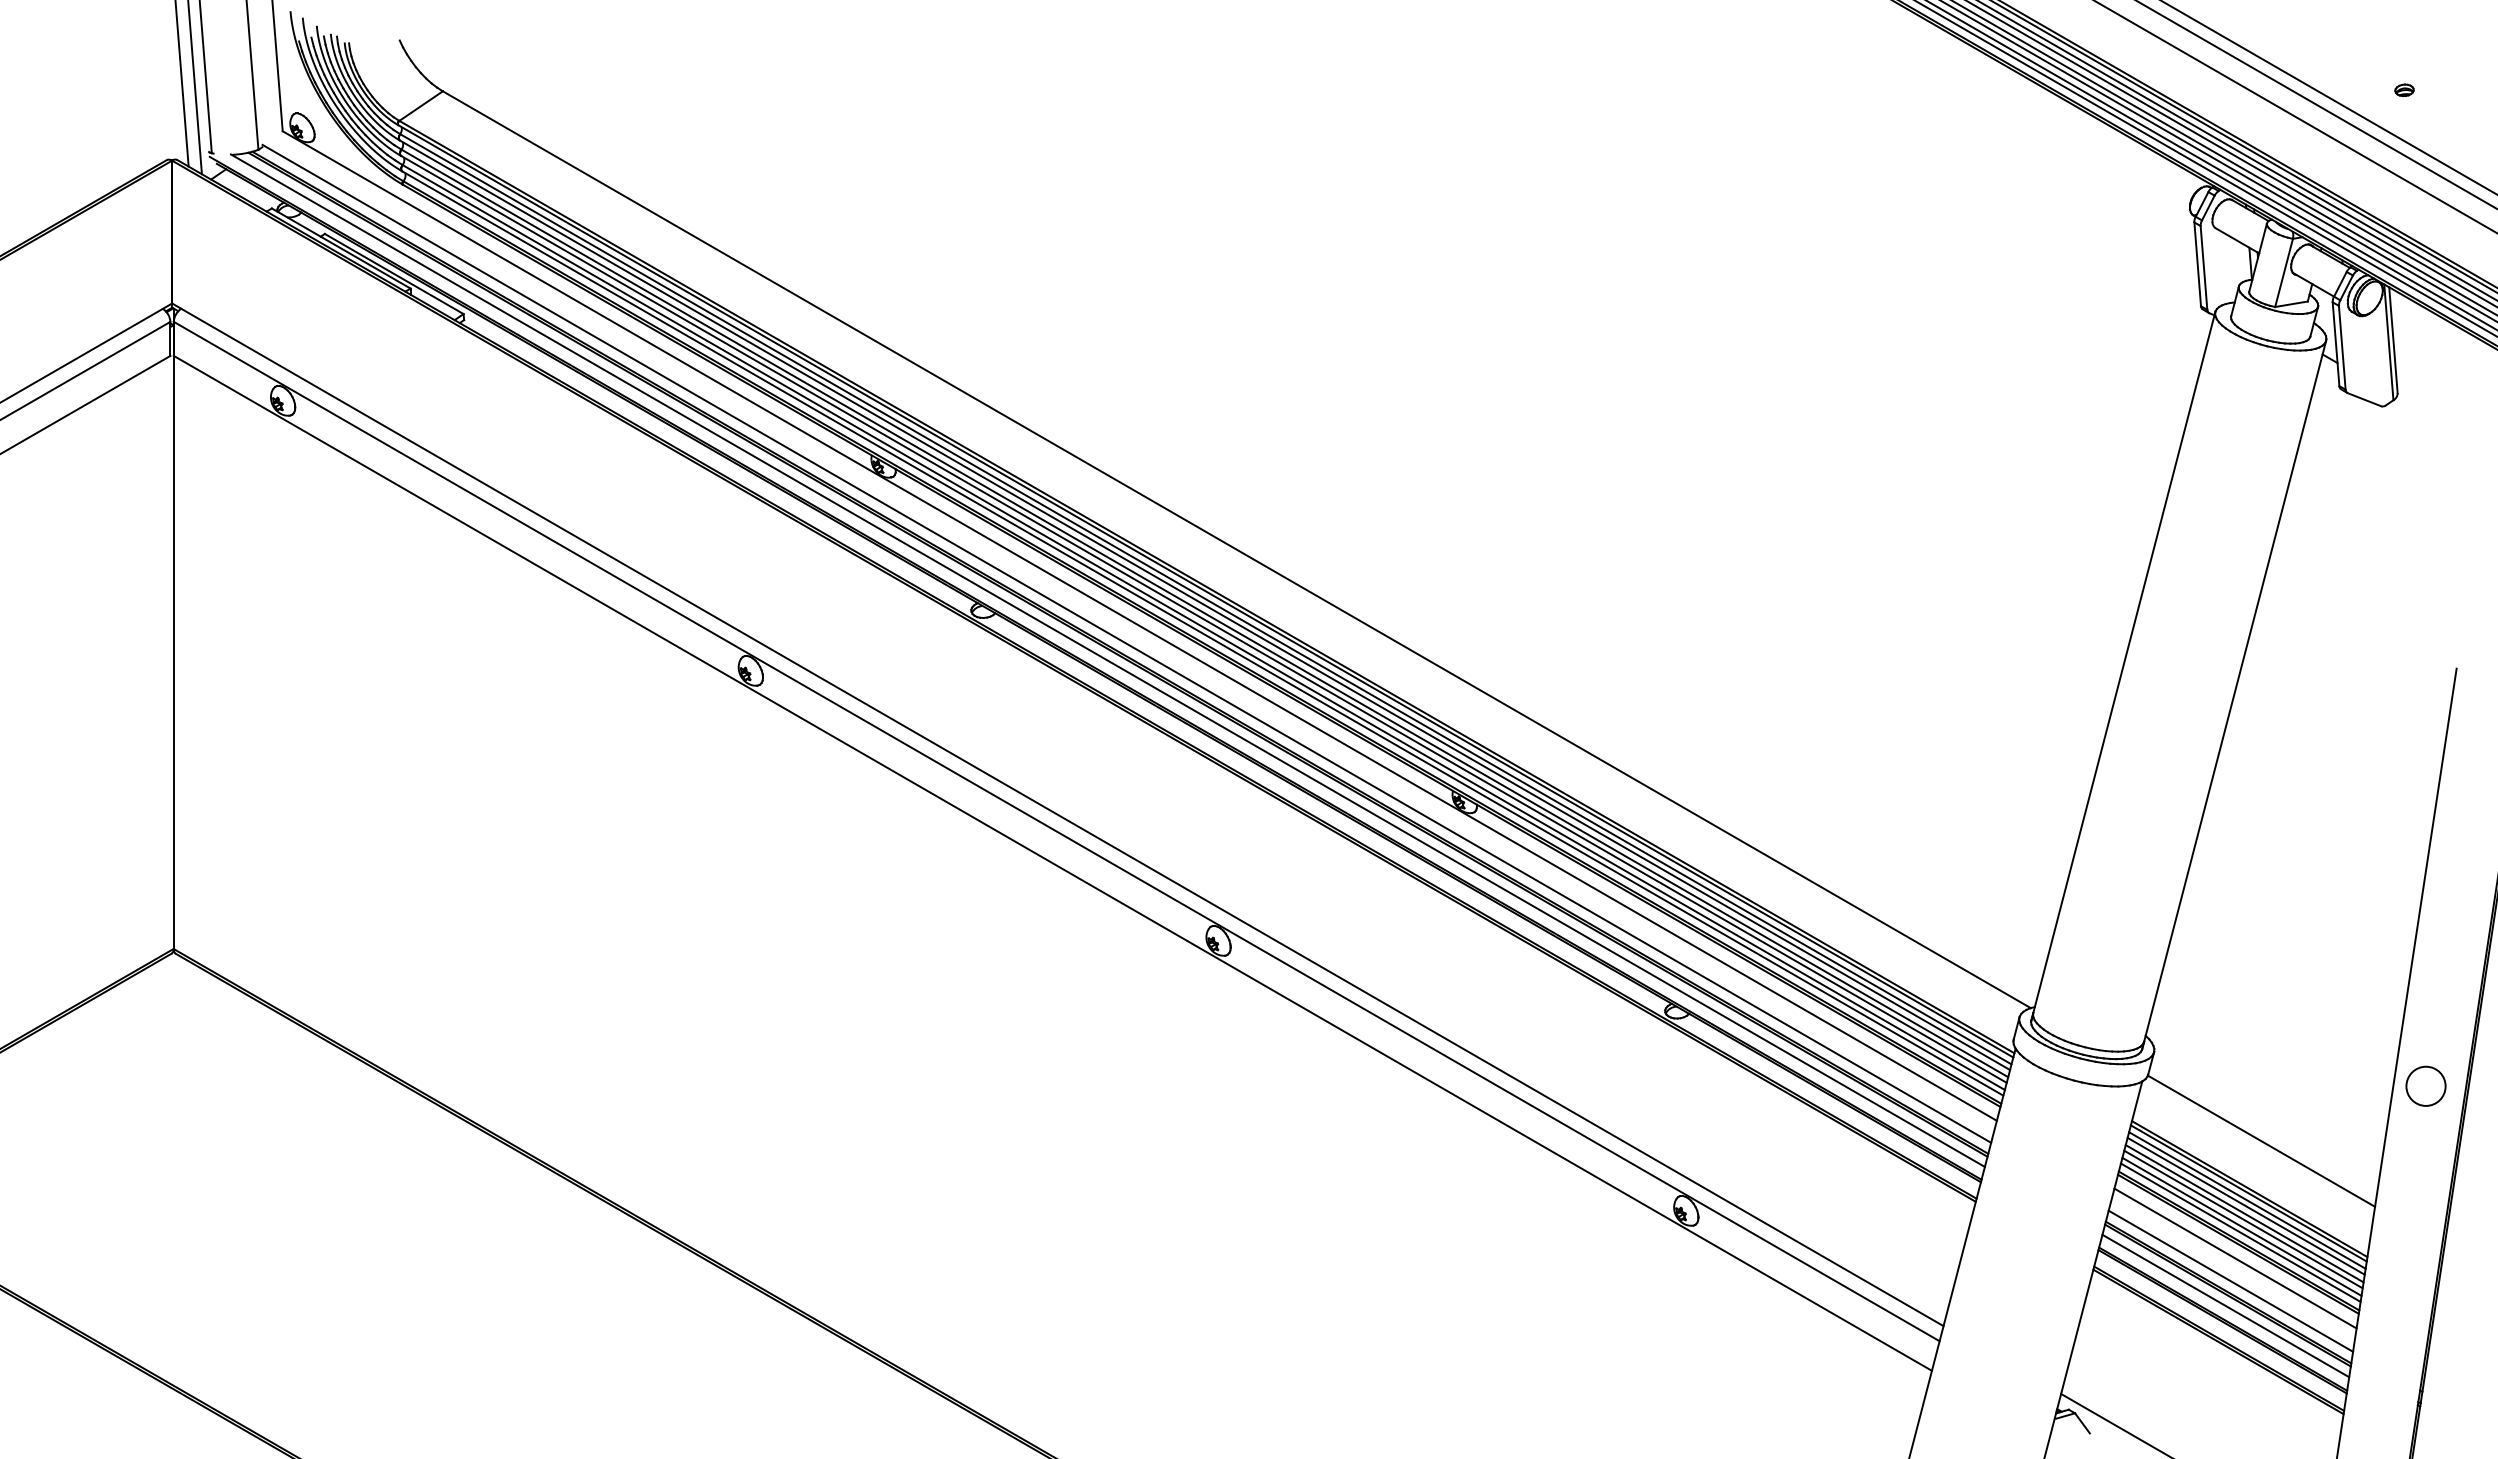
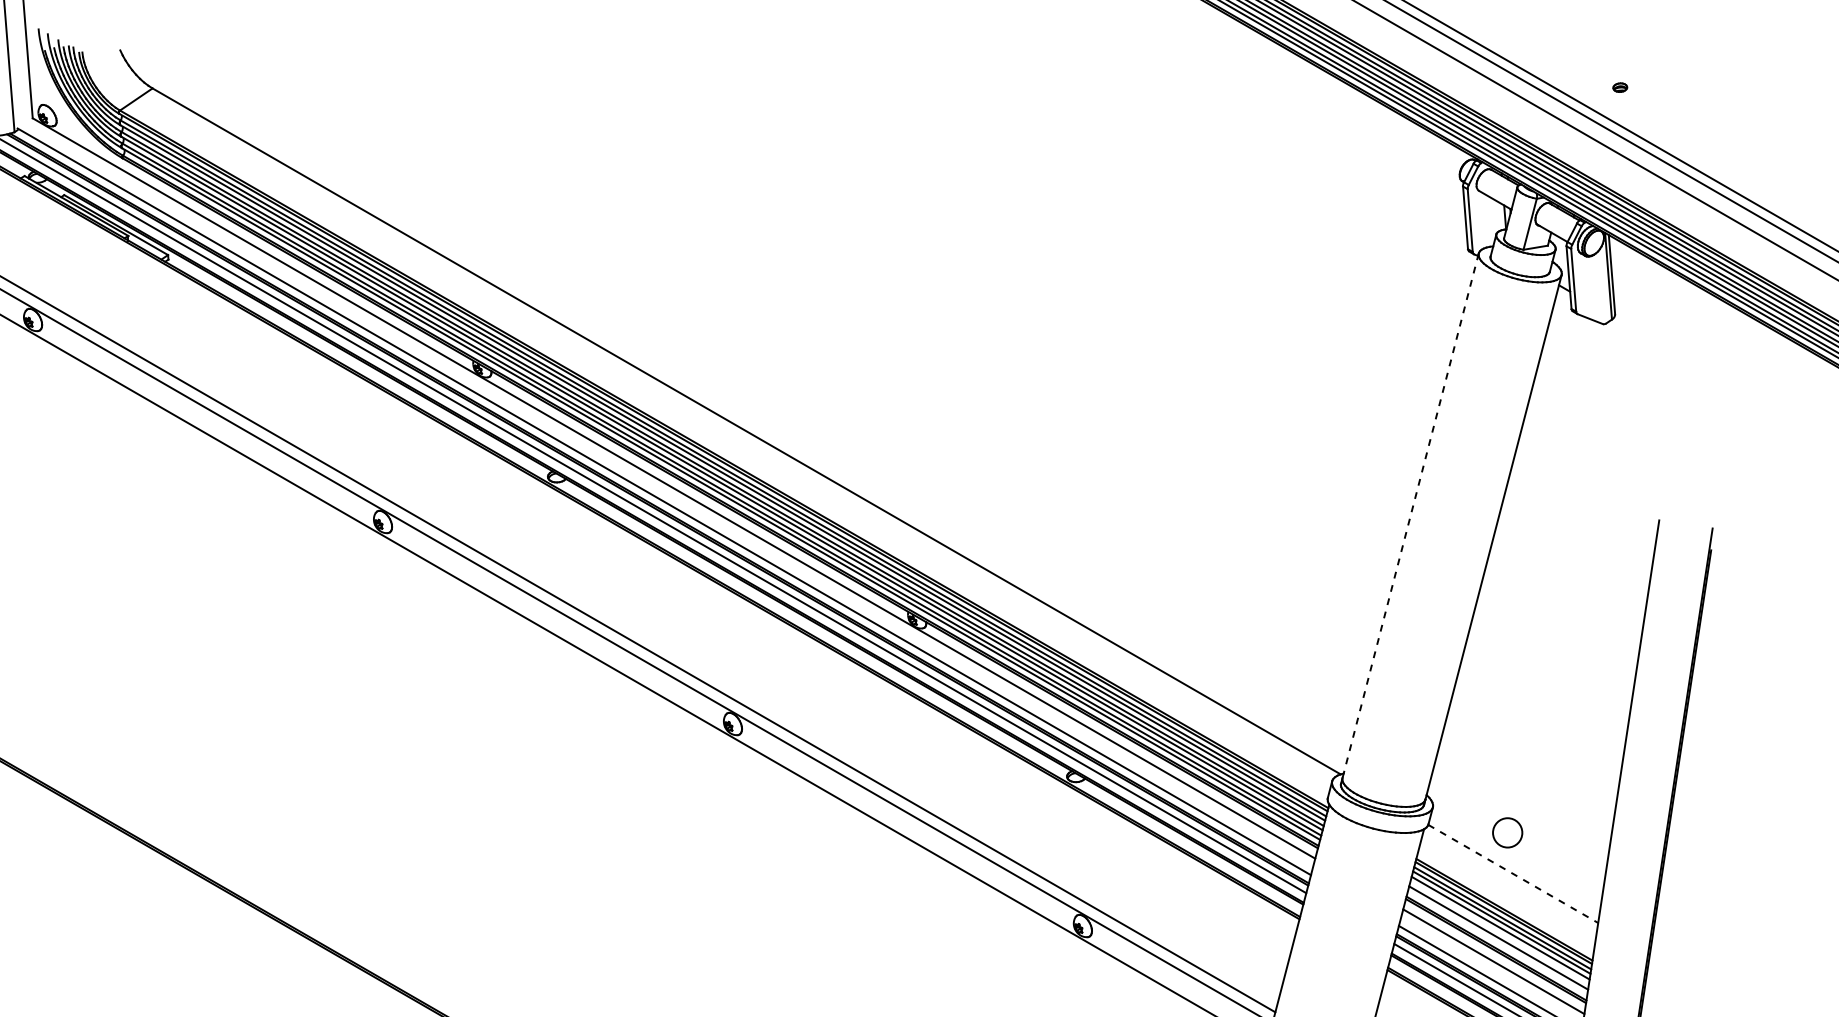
line: (2123, 666) -> (1410, 518), solid -> dashed
circle: (2425, 1085) -> (1507, 832), moved
line: (2261, 1141) -> (1513, 874), solid -> dashed
line: (2243, 1219) -> (1499, 932), removed
line: (2240, 1232) -> (1497, 942), removed

